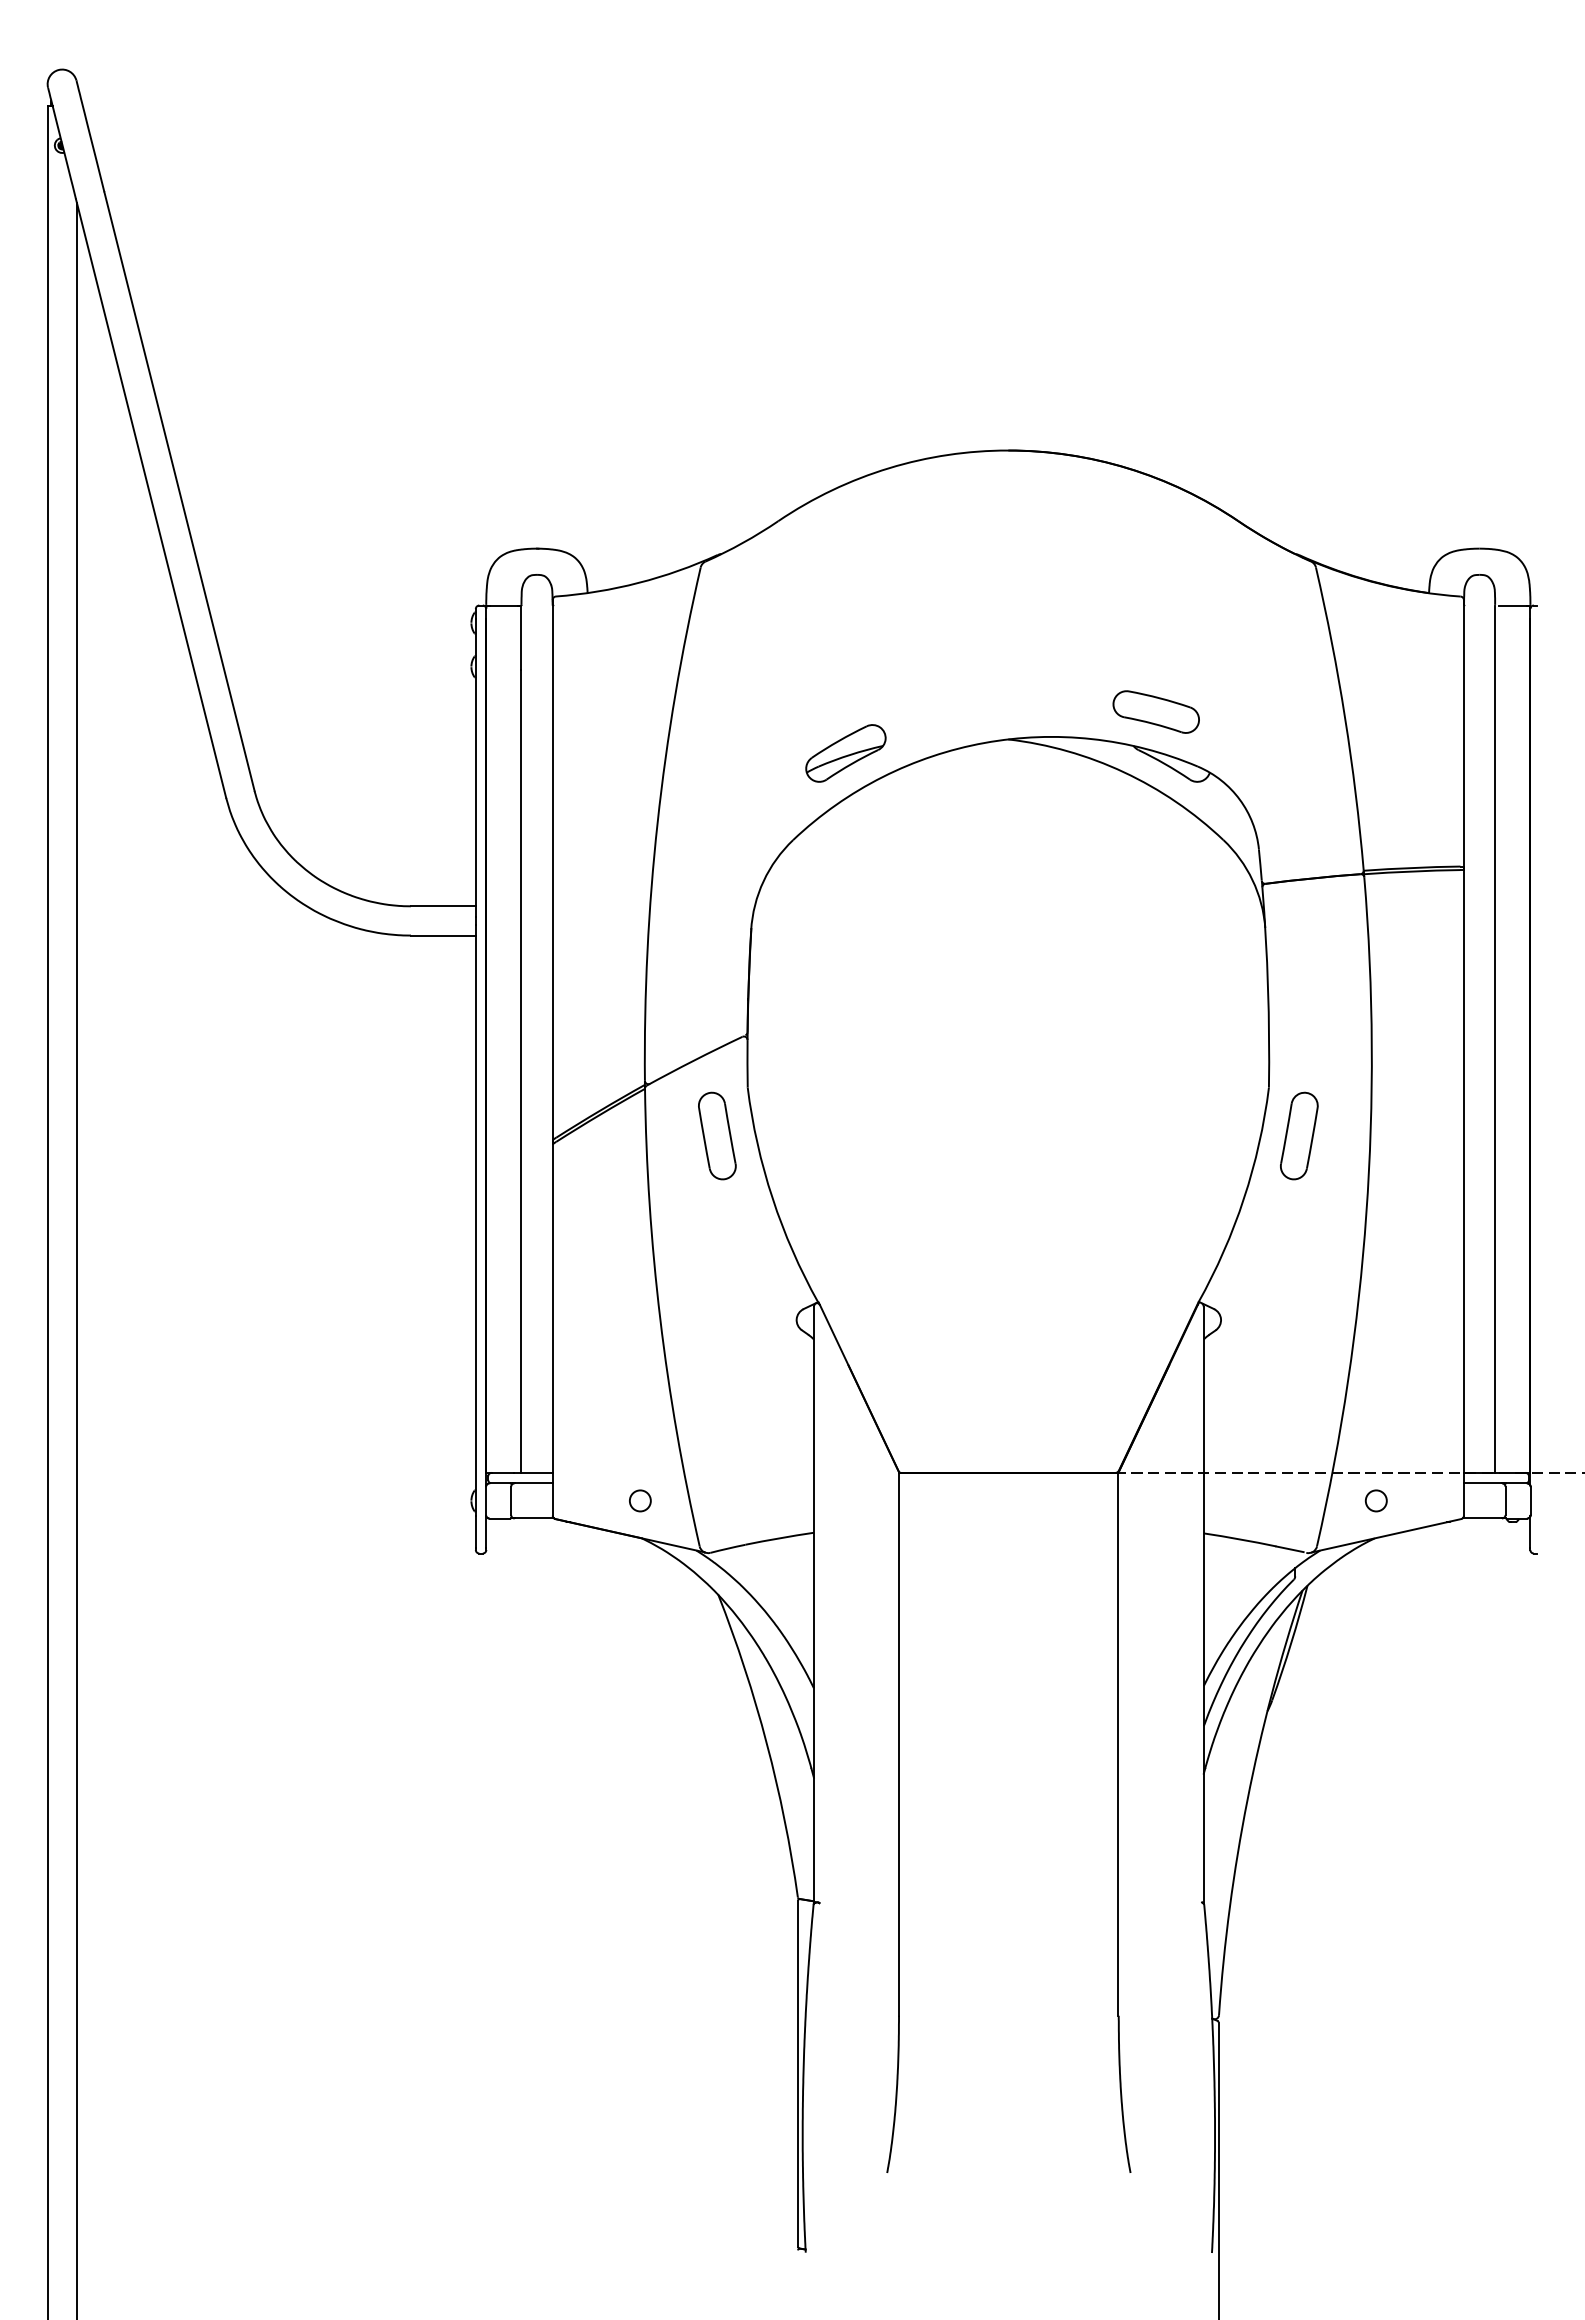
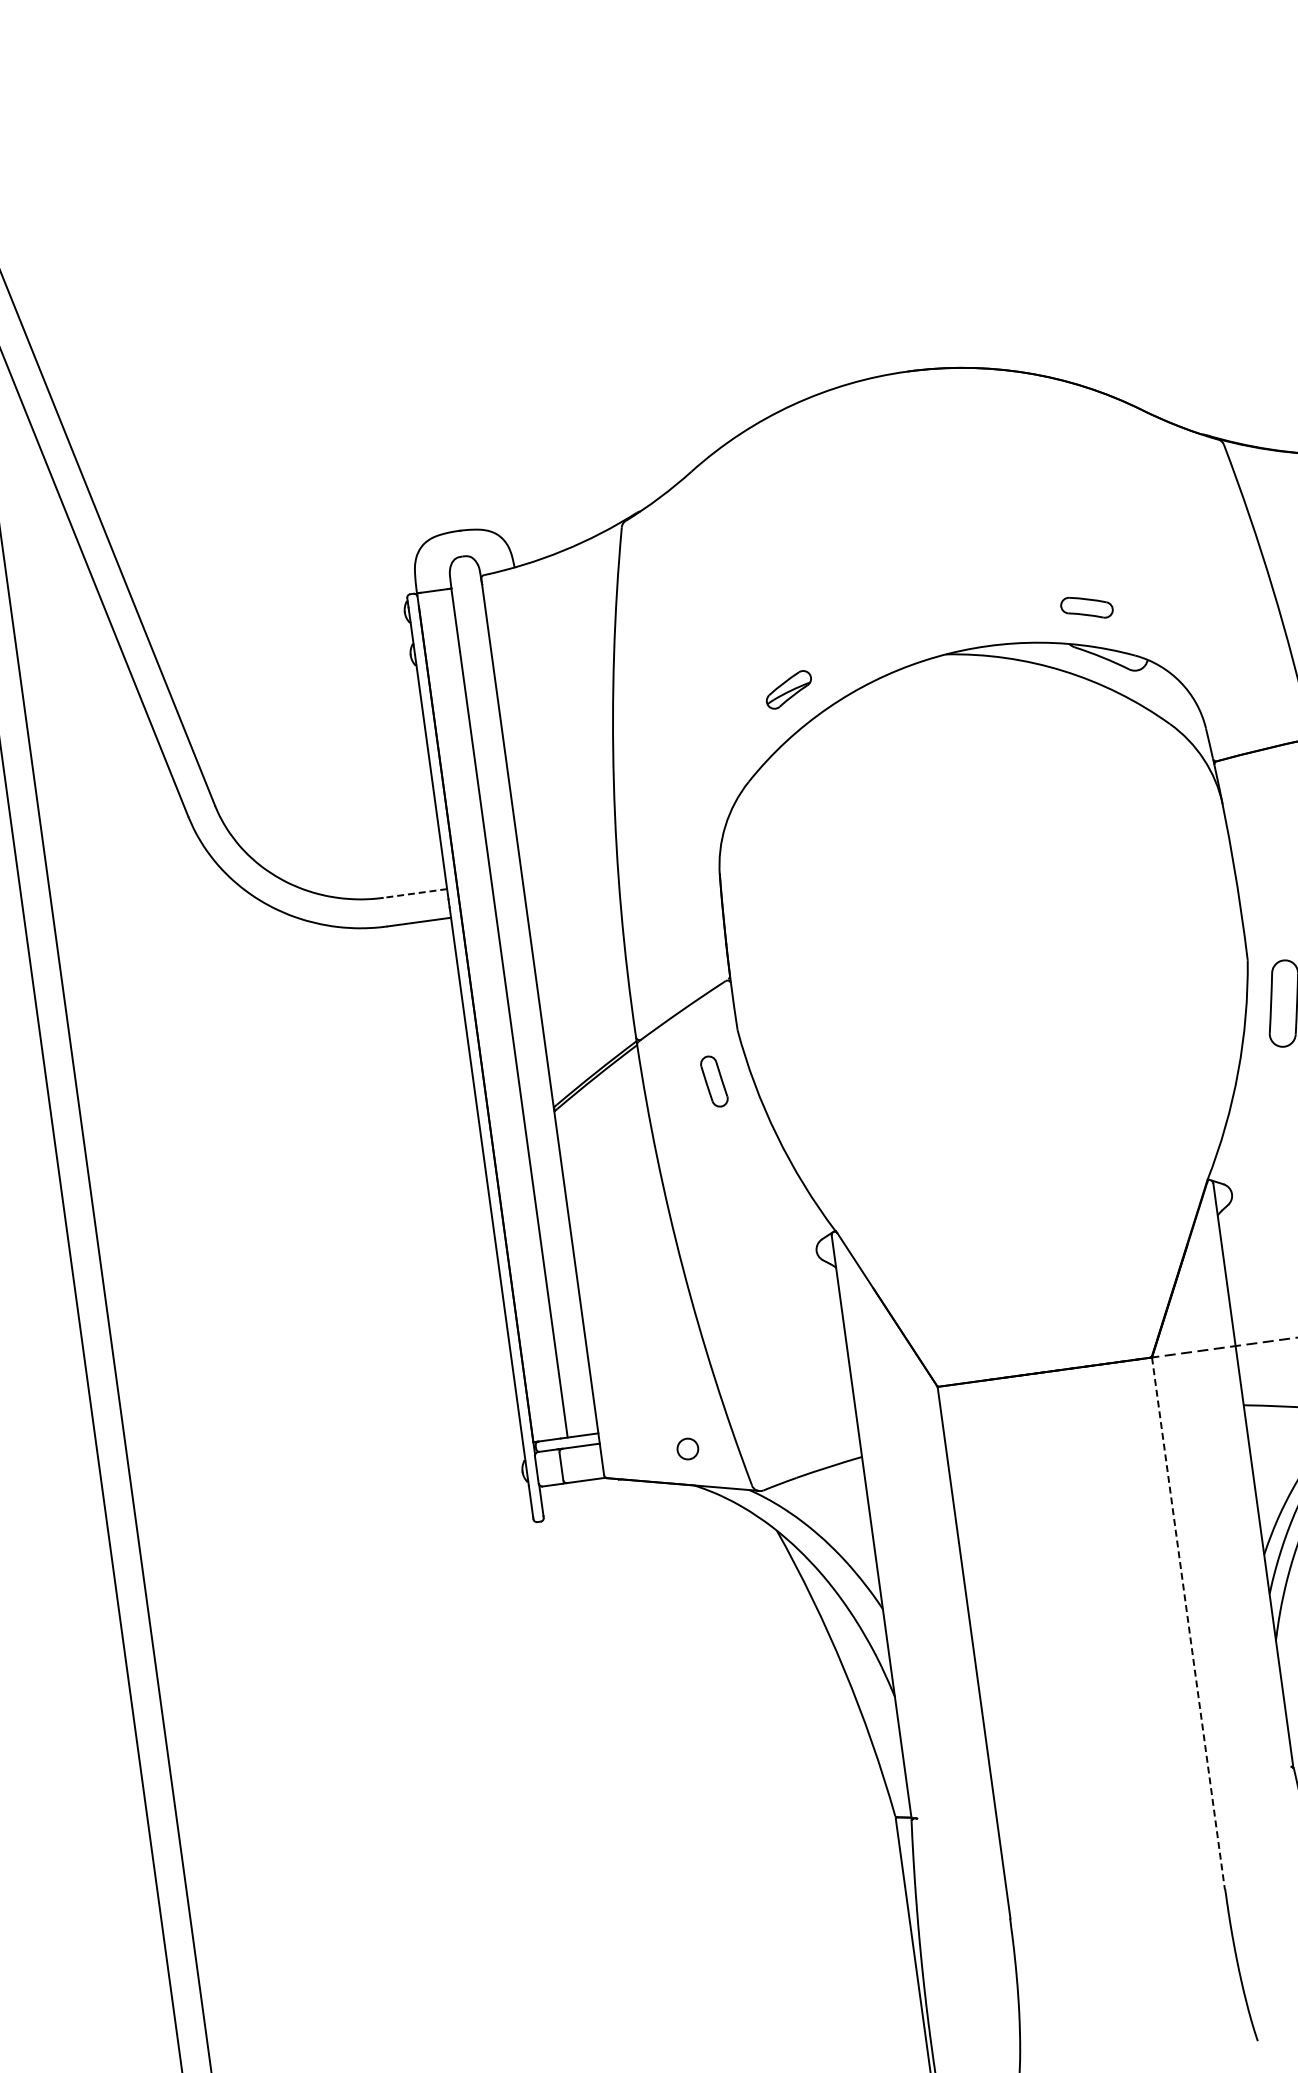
part: (1155, 711) -> (1086, 607), size x0.6
part: (845, 753) -> (788, 689), size x0.6
line: (442, 906) -> (414, 893), solid -> dashed
part: (717, 1135) -> (714, 1081), size x0.6
line: (1118, 1744) -> (1188, 1623), solid -> dashed

